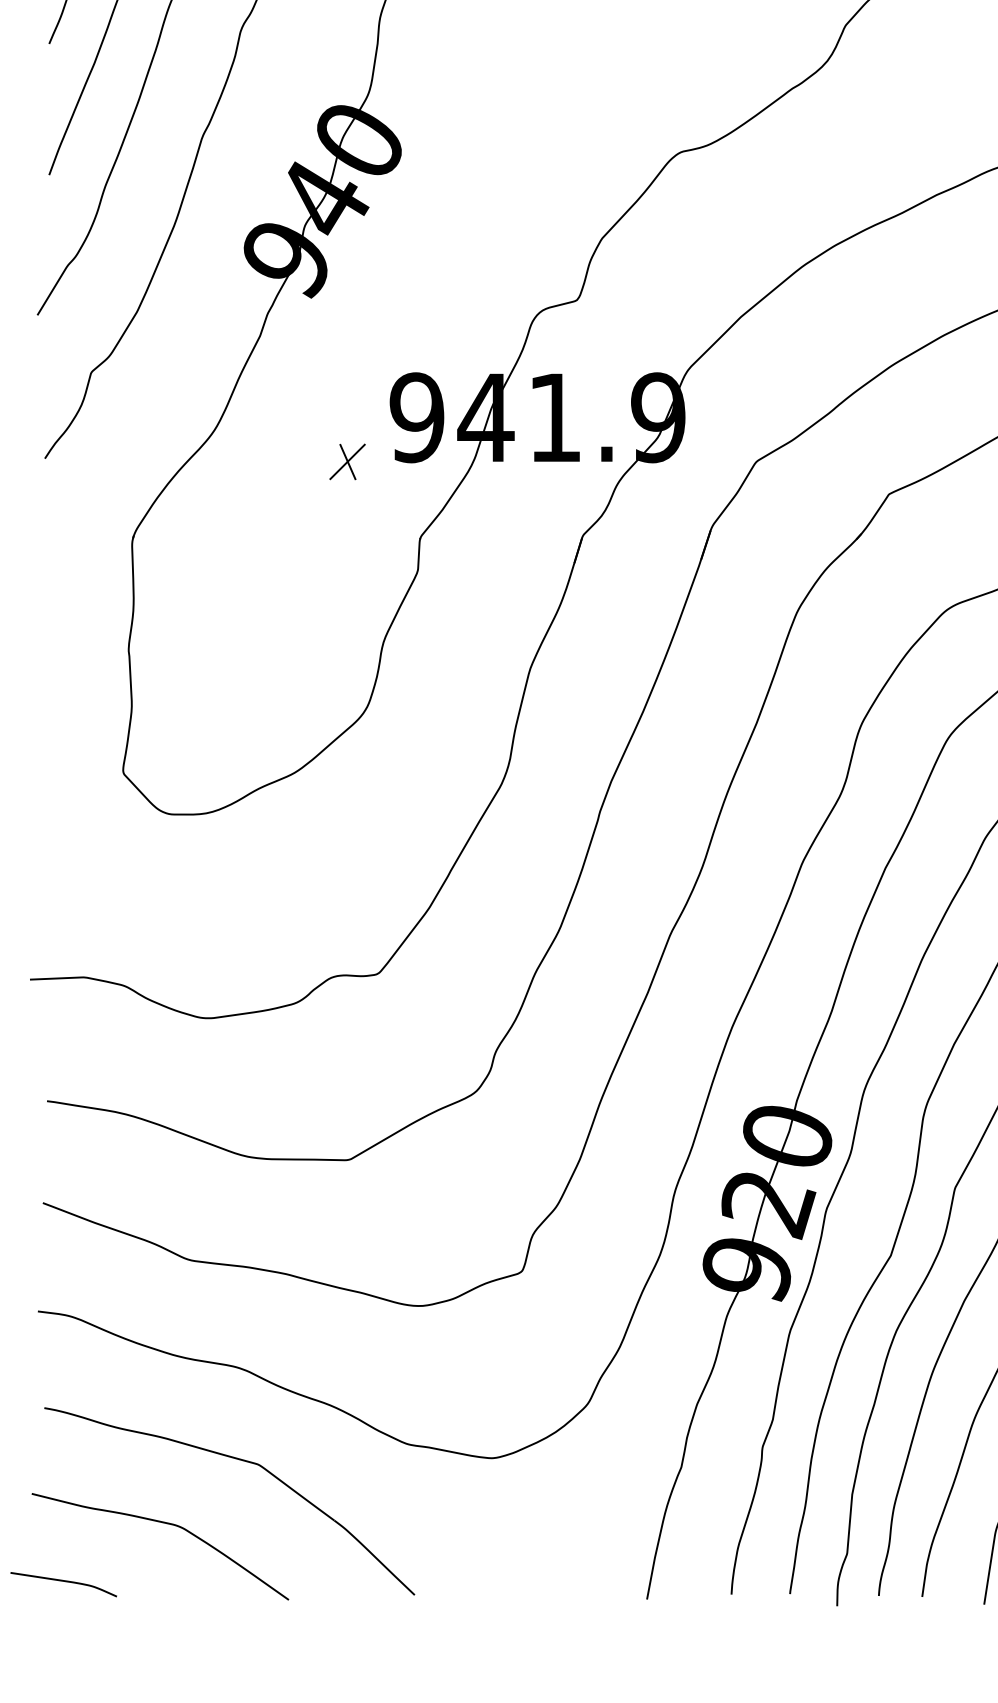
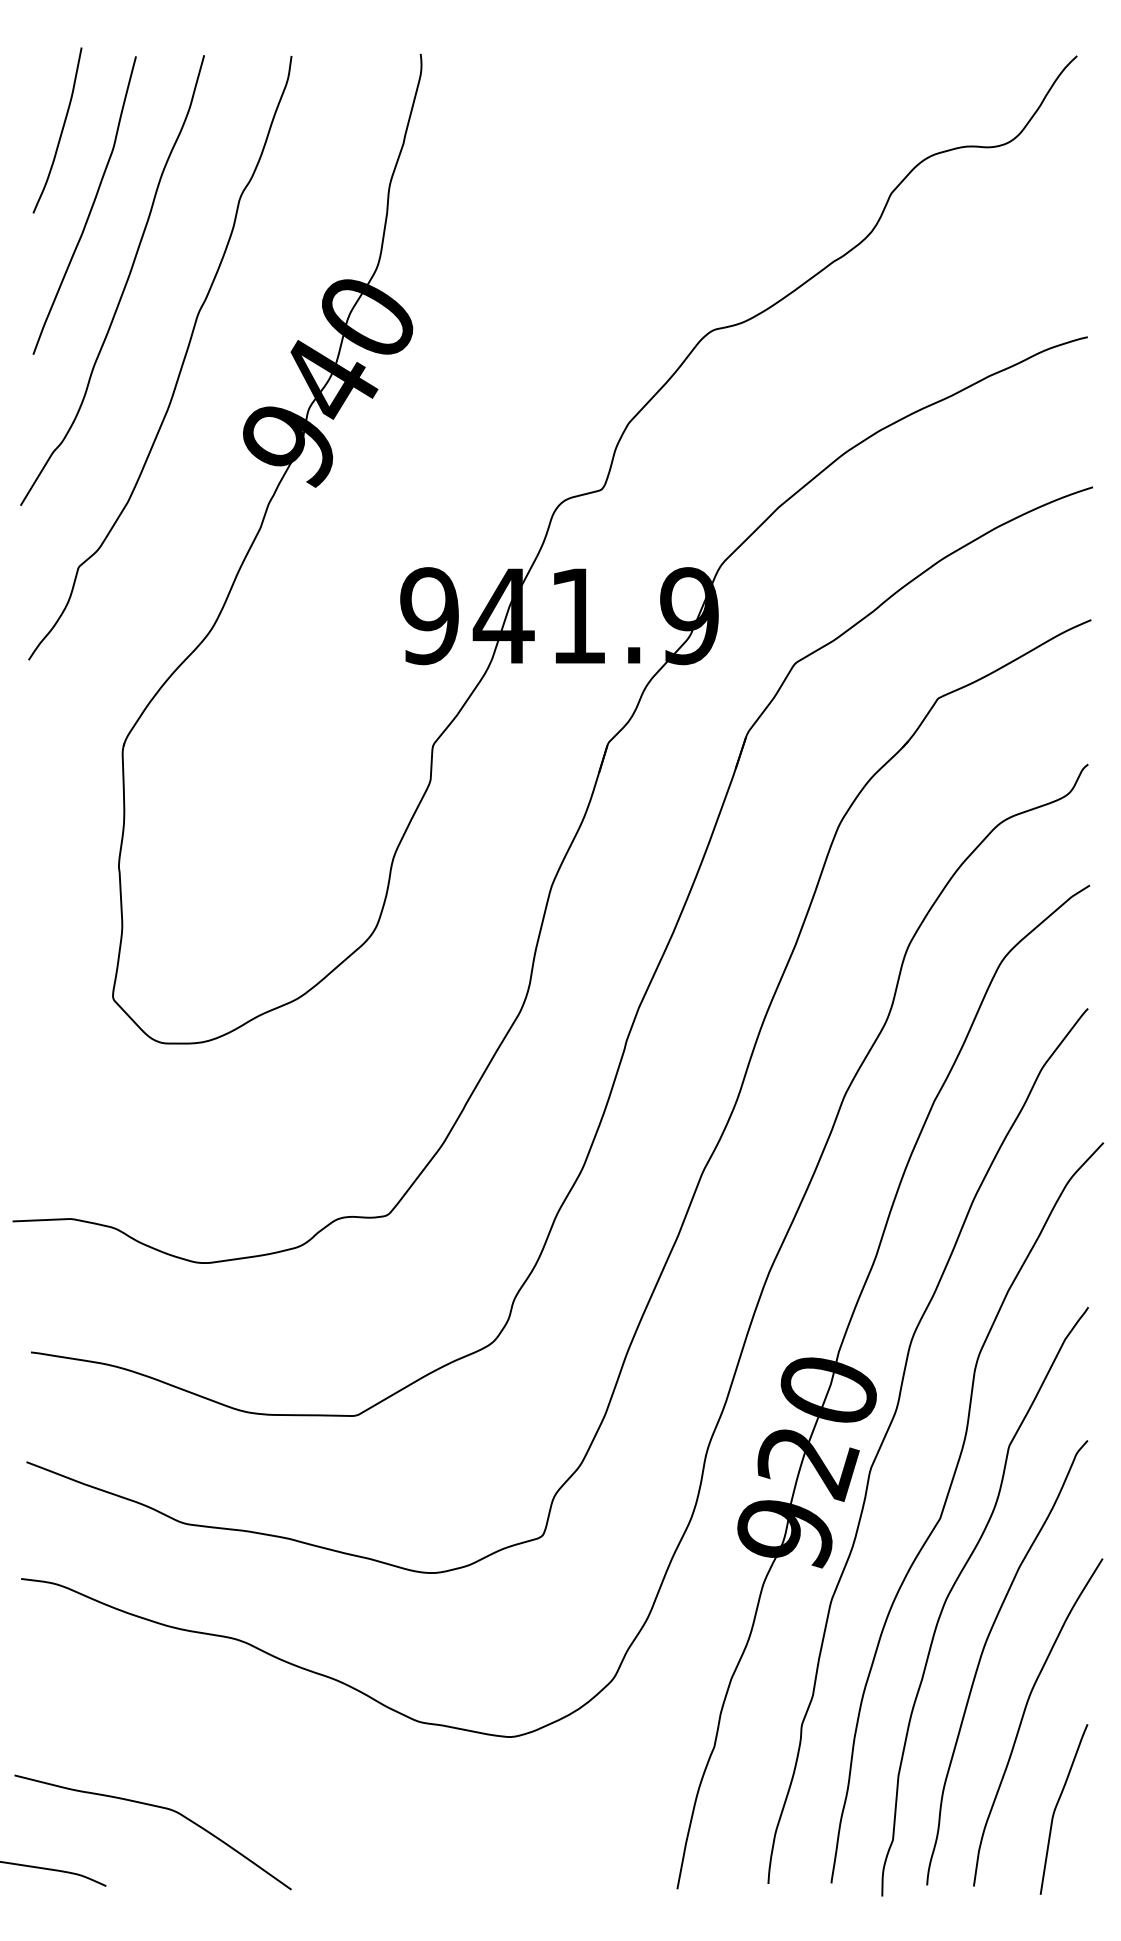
part: (347, 461) -> (354, 663), removed
part: (239, 1460) -> (238, 1739), removed

